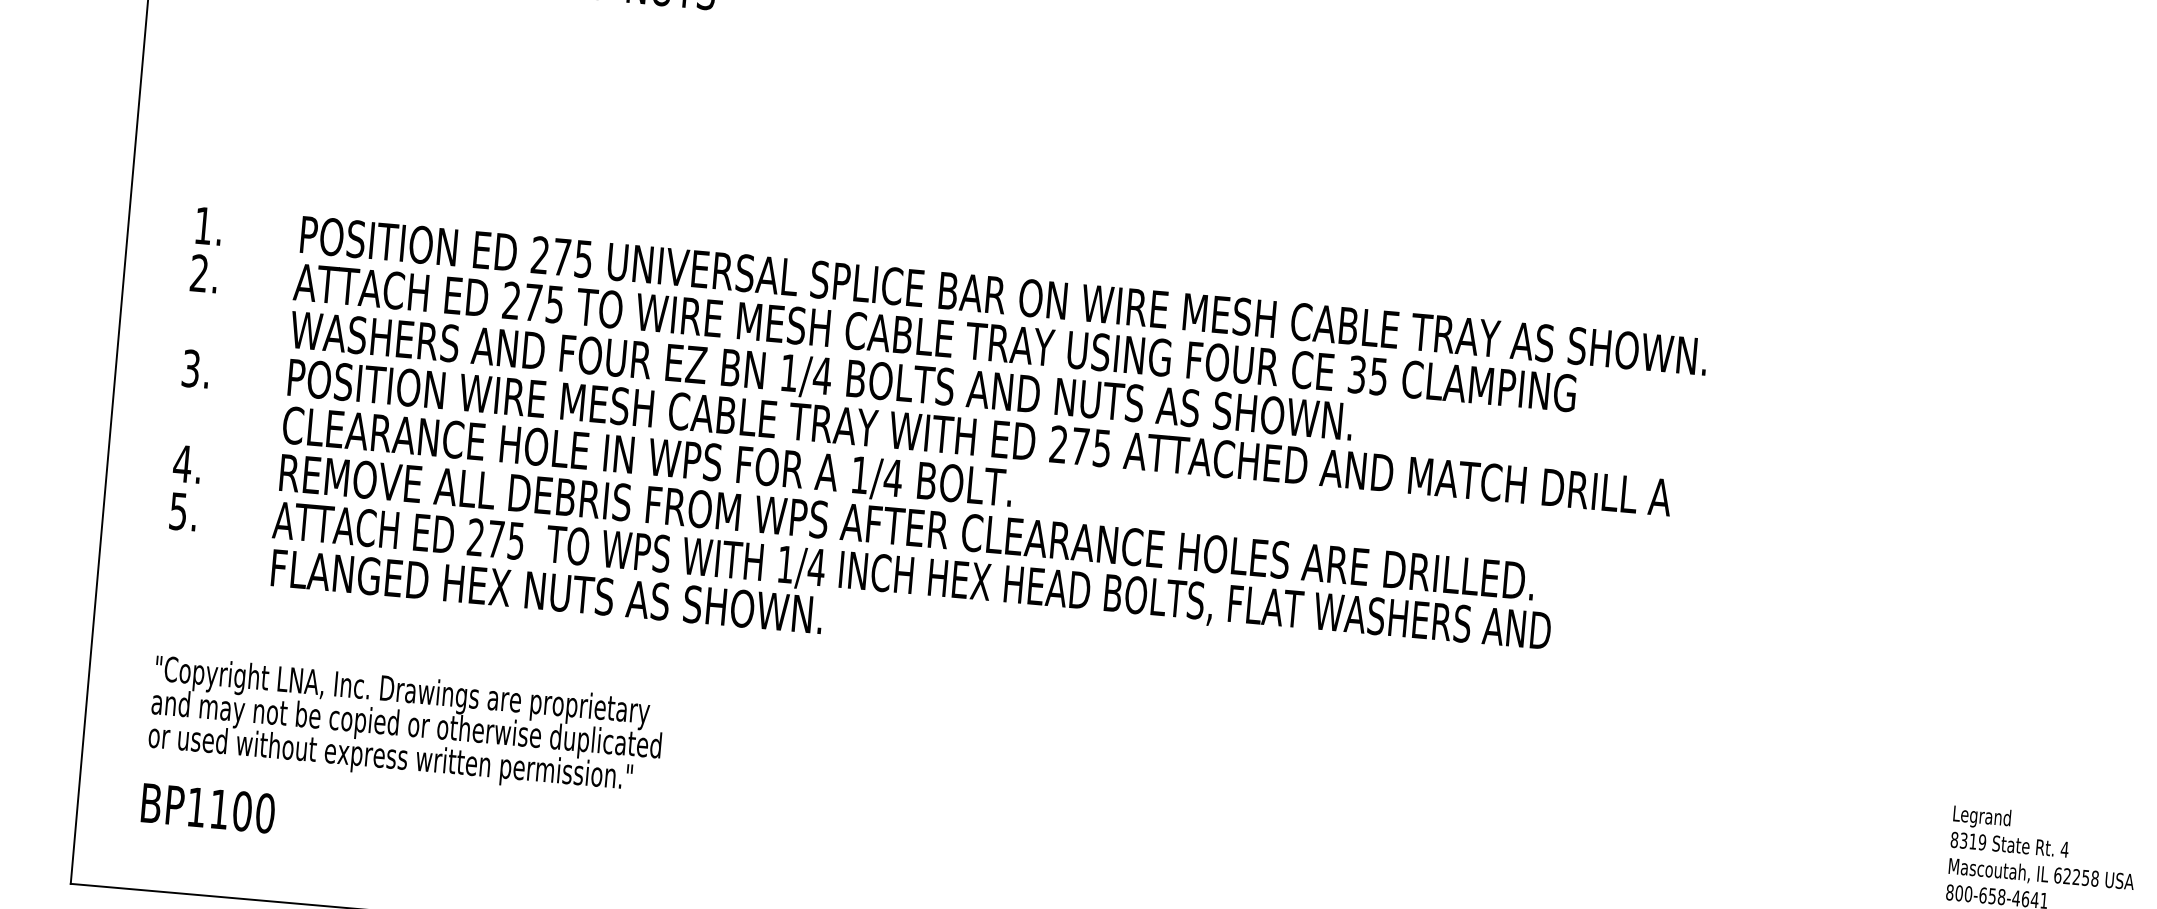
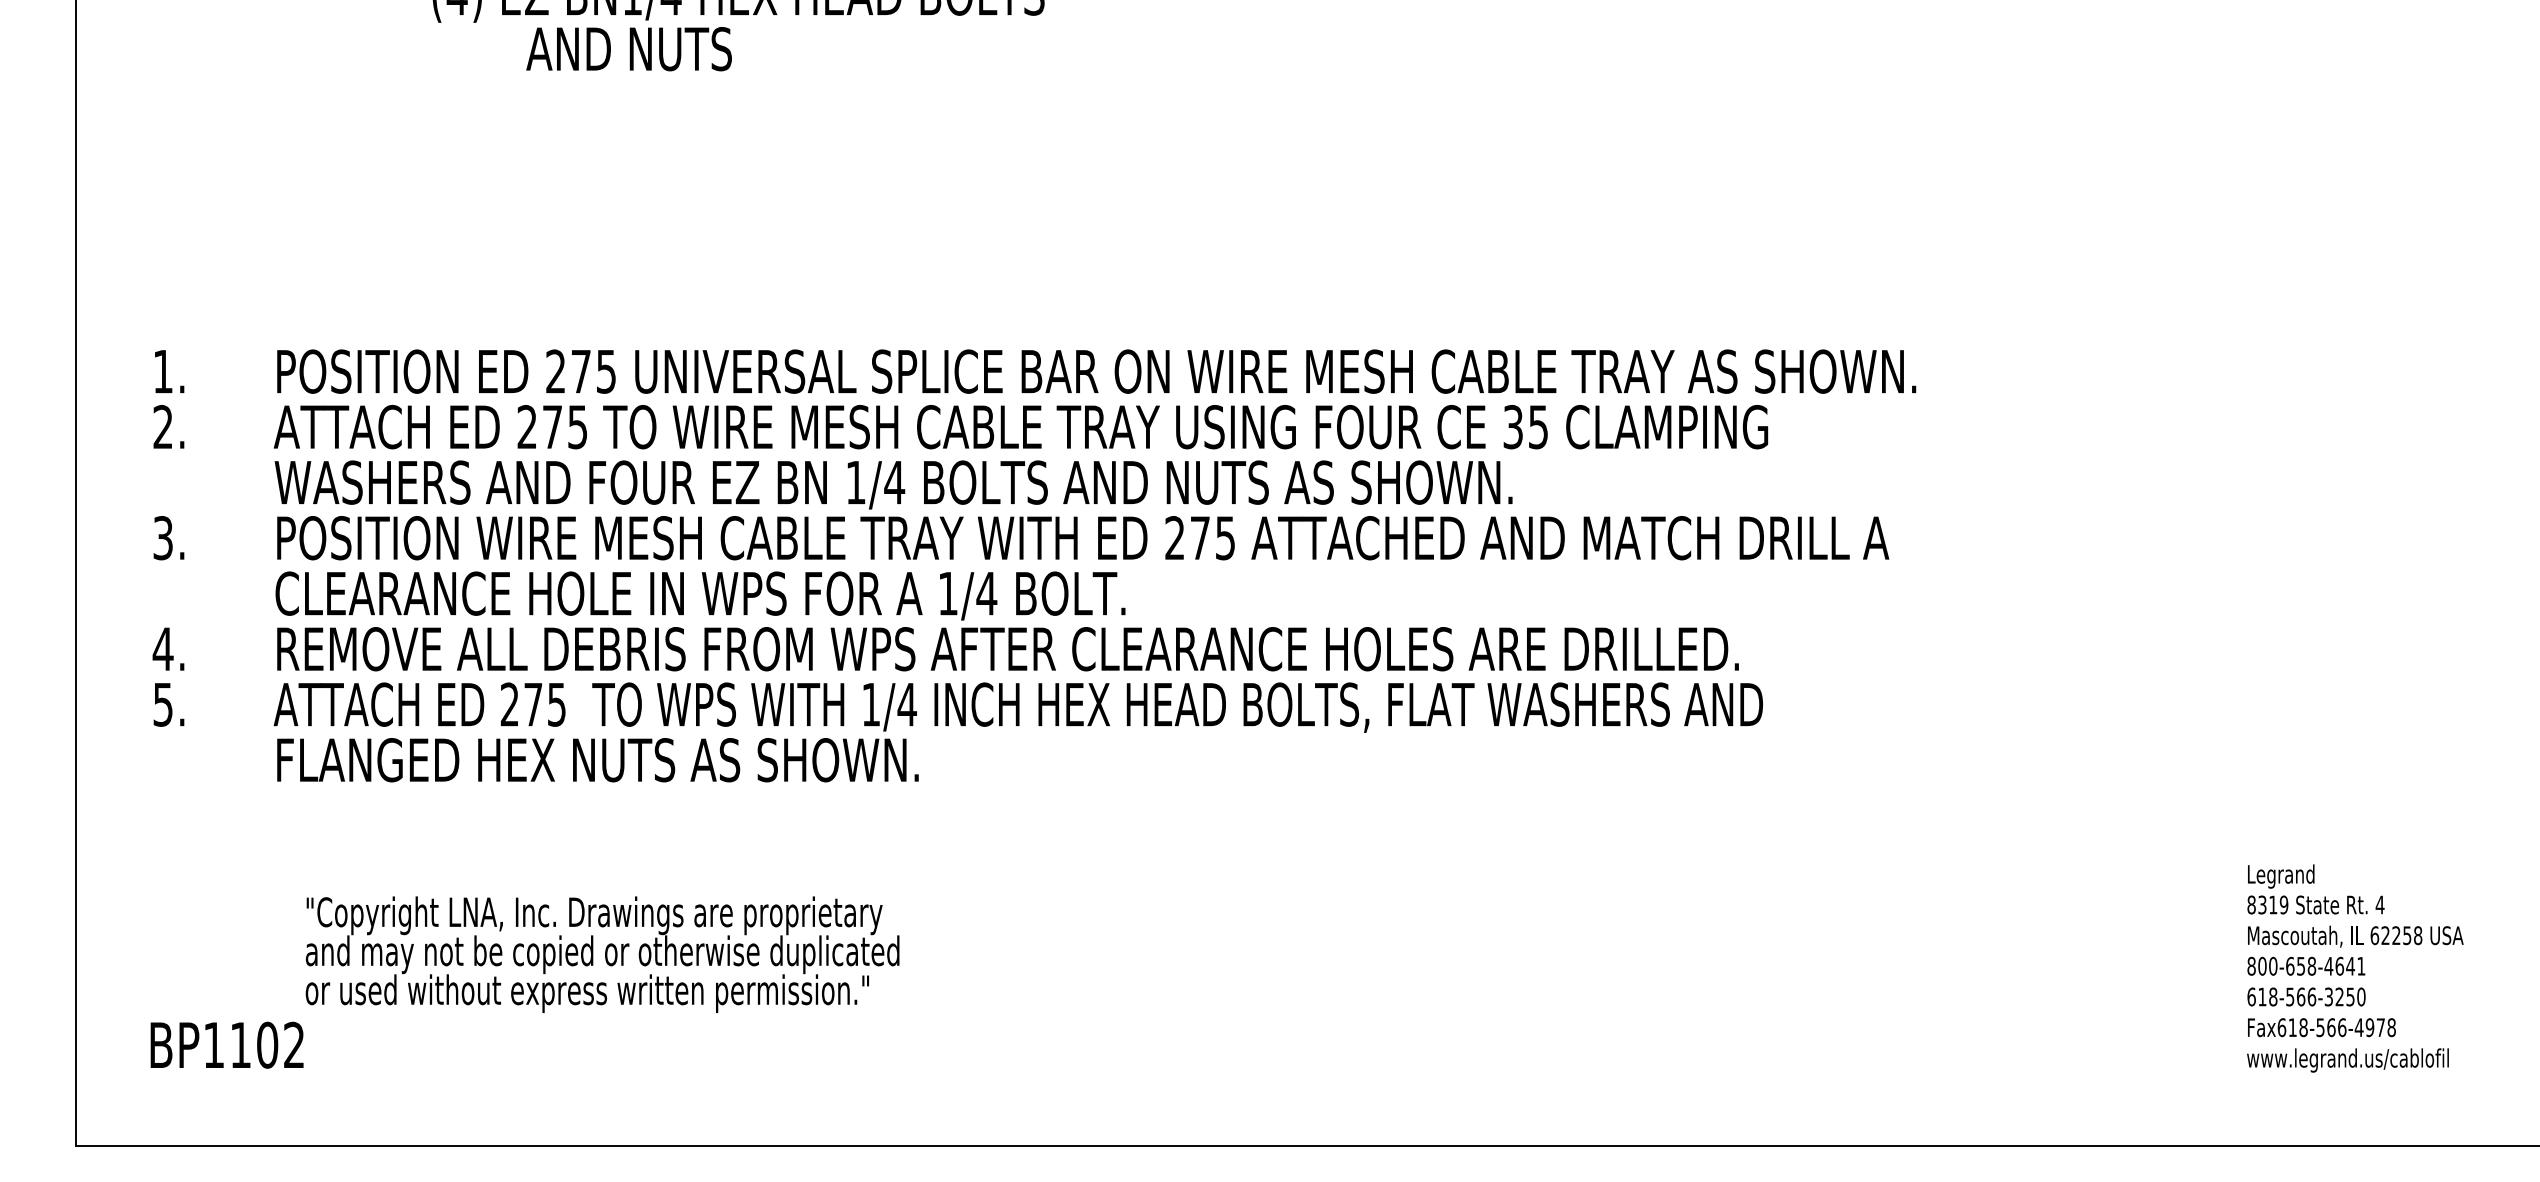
text: (406, 726) -> (602, 954), moved
text: (264, 812) -> (293, 1044), BP1100 -> BP1102

